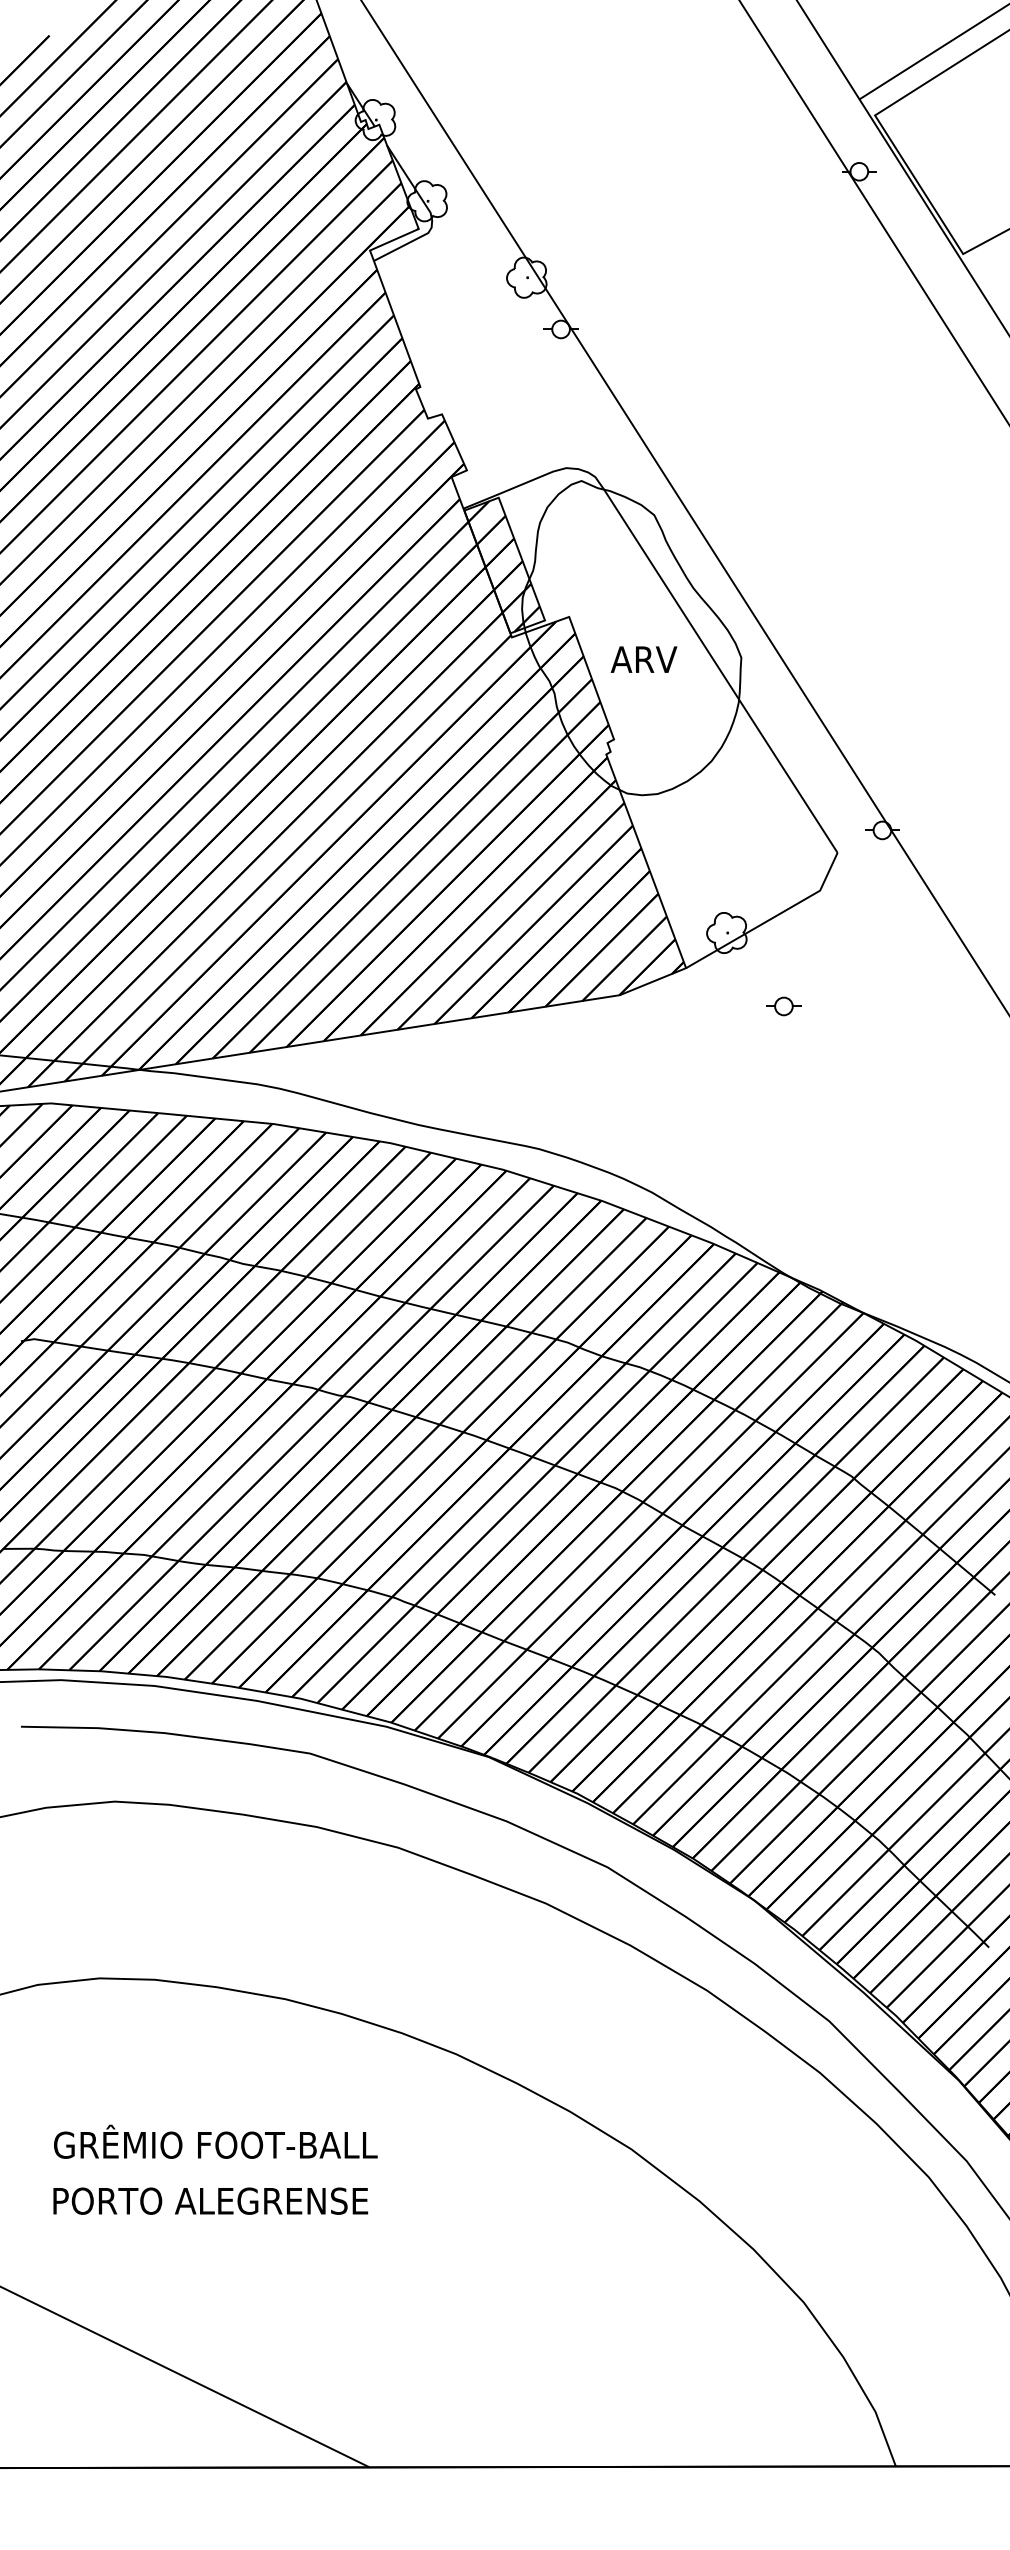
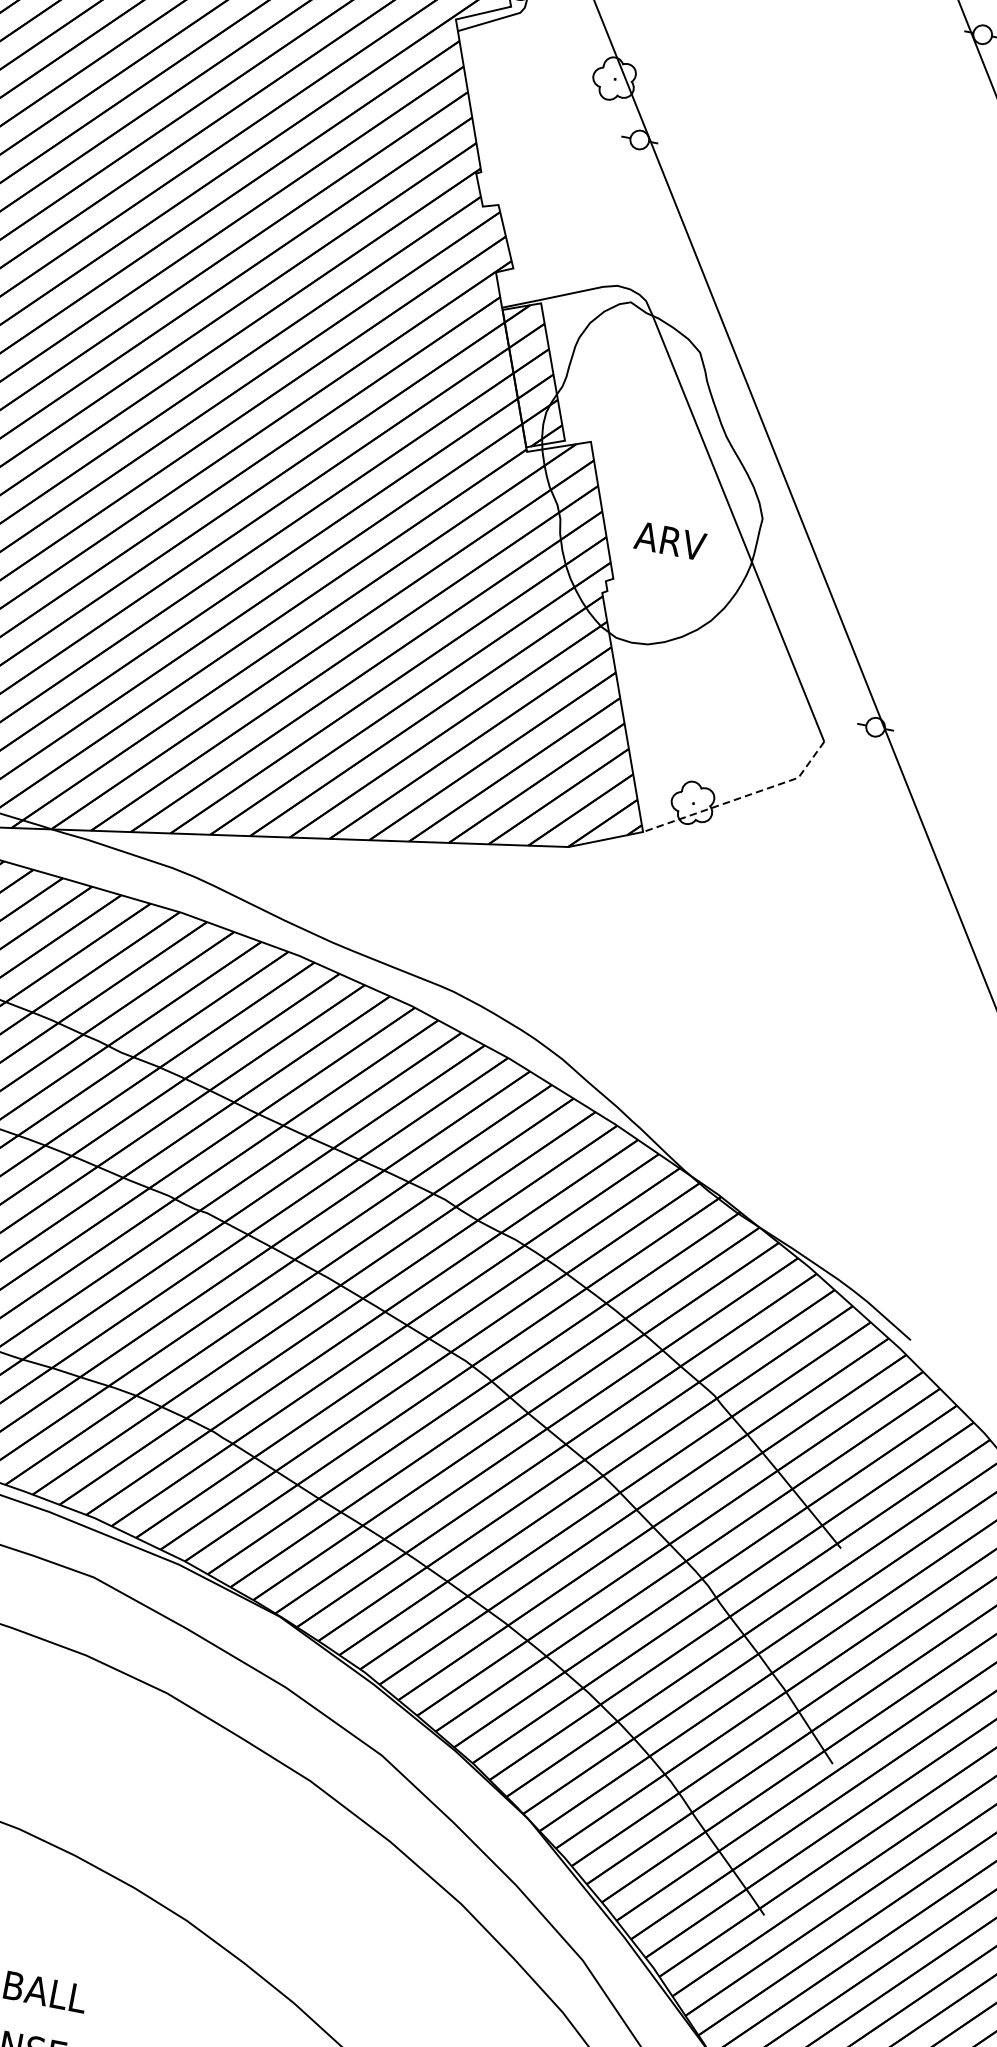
text: (643, 659) -> (669, 540), moved
line: (771, 918) -> (742, 797), solid -> dashed
part: (783, 1006) -> (737, 891), removed

